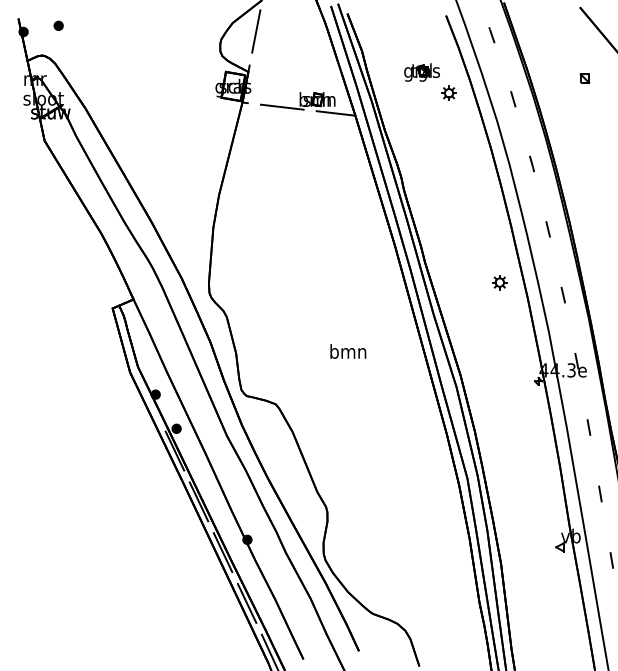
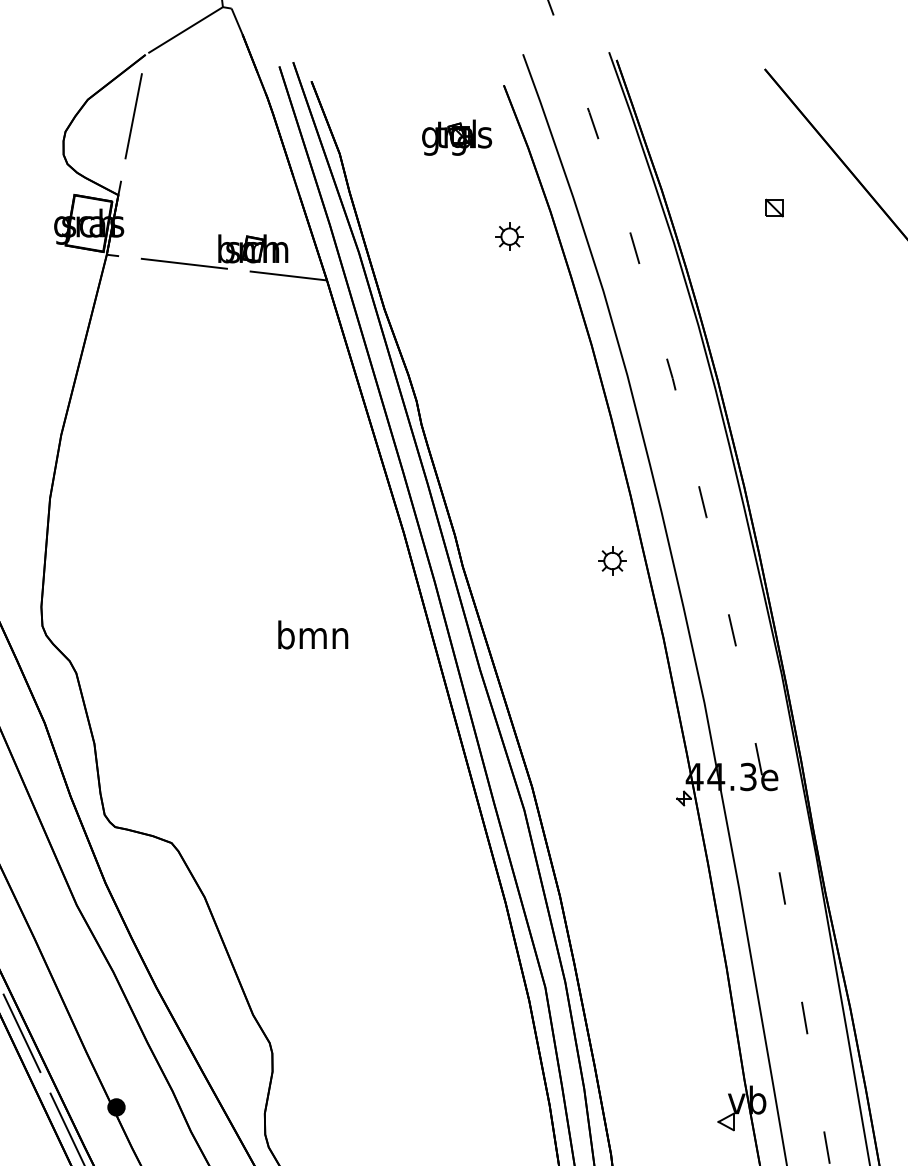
part: (421, 72) -> (455, 137), moved
part: (499, 282) -> (611, 560), moved
text: (348, 351) -> (313, 634), moved

